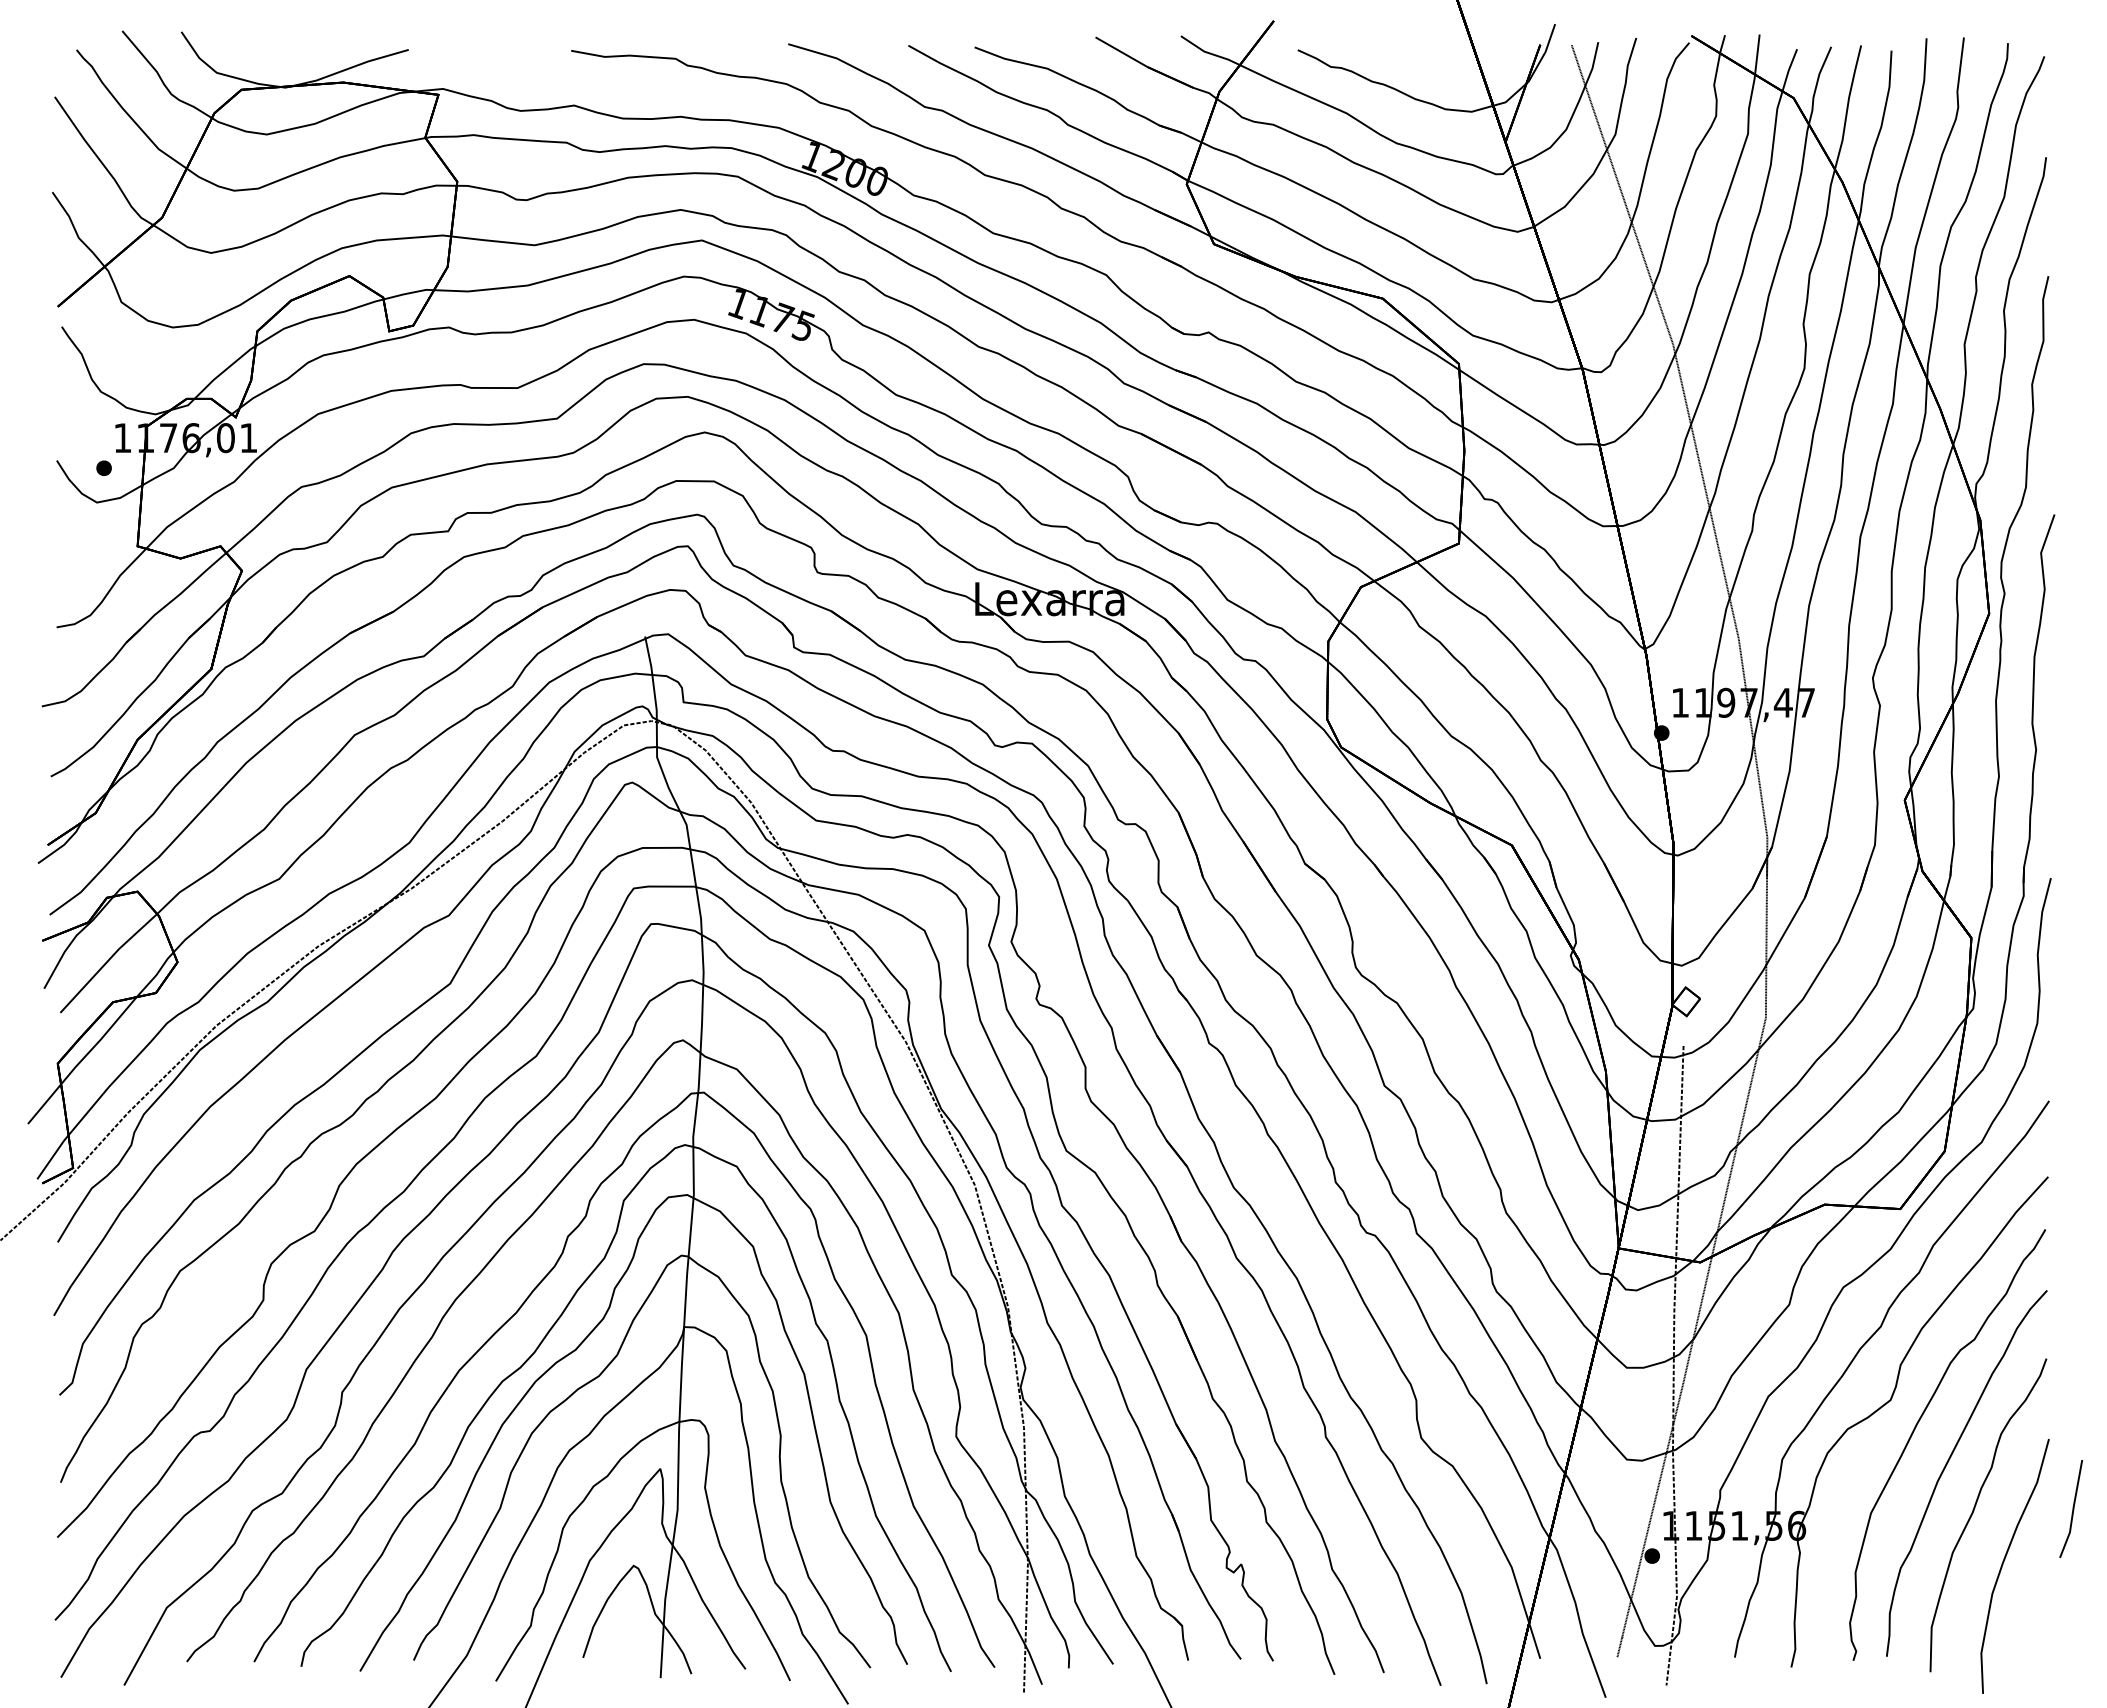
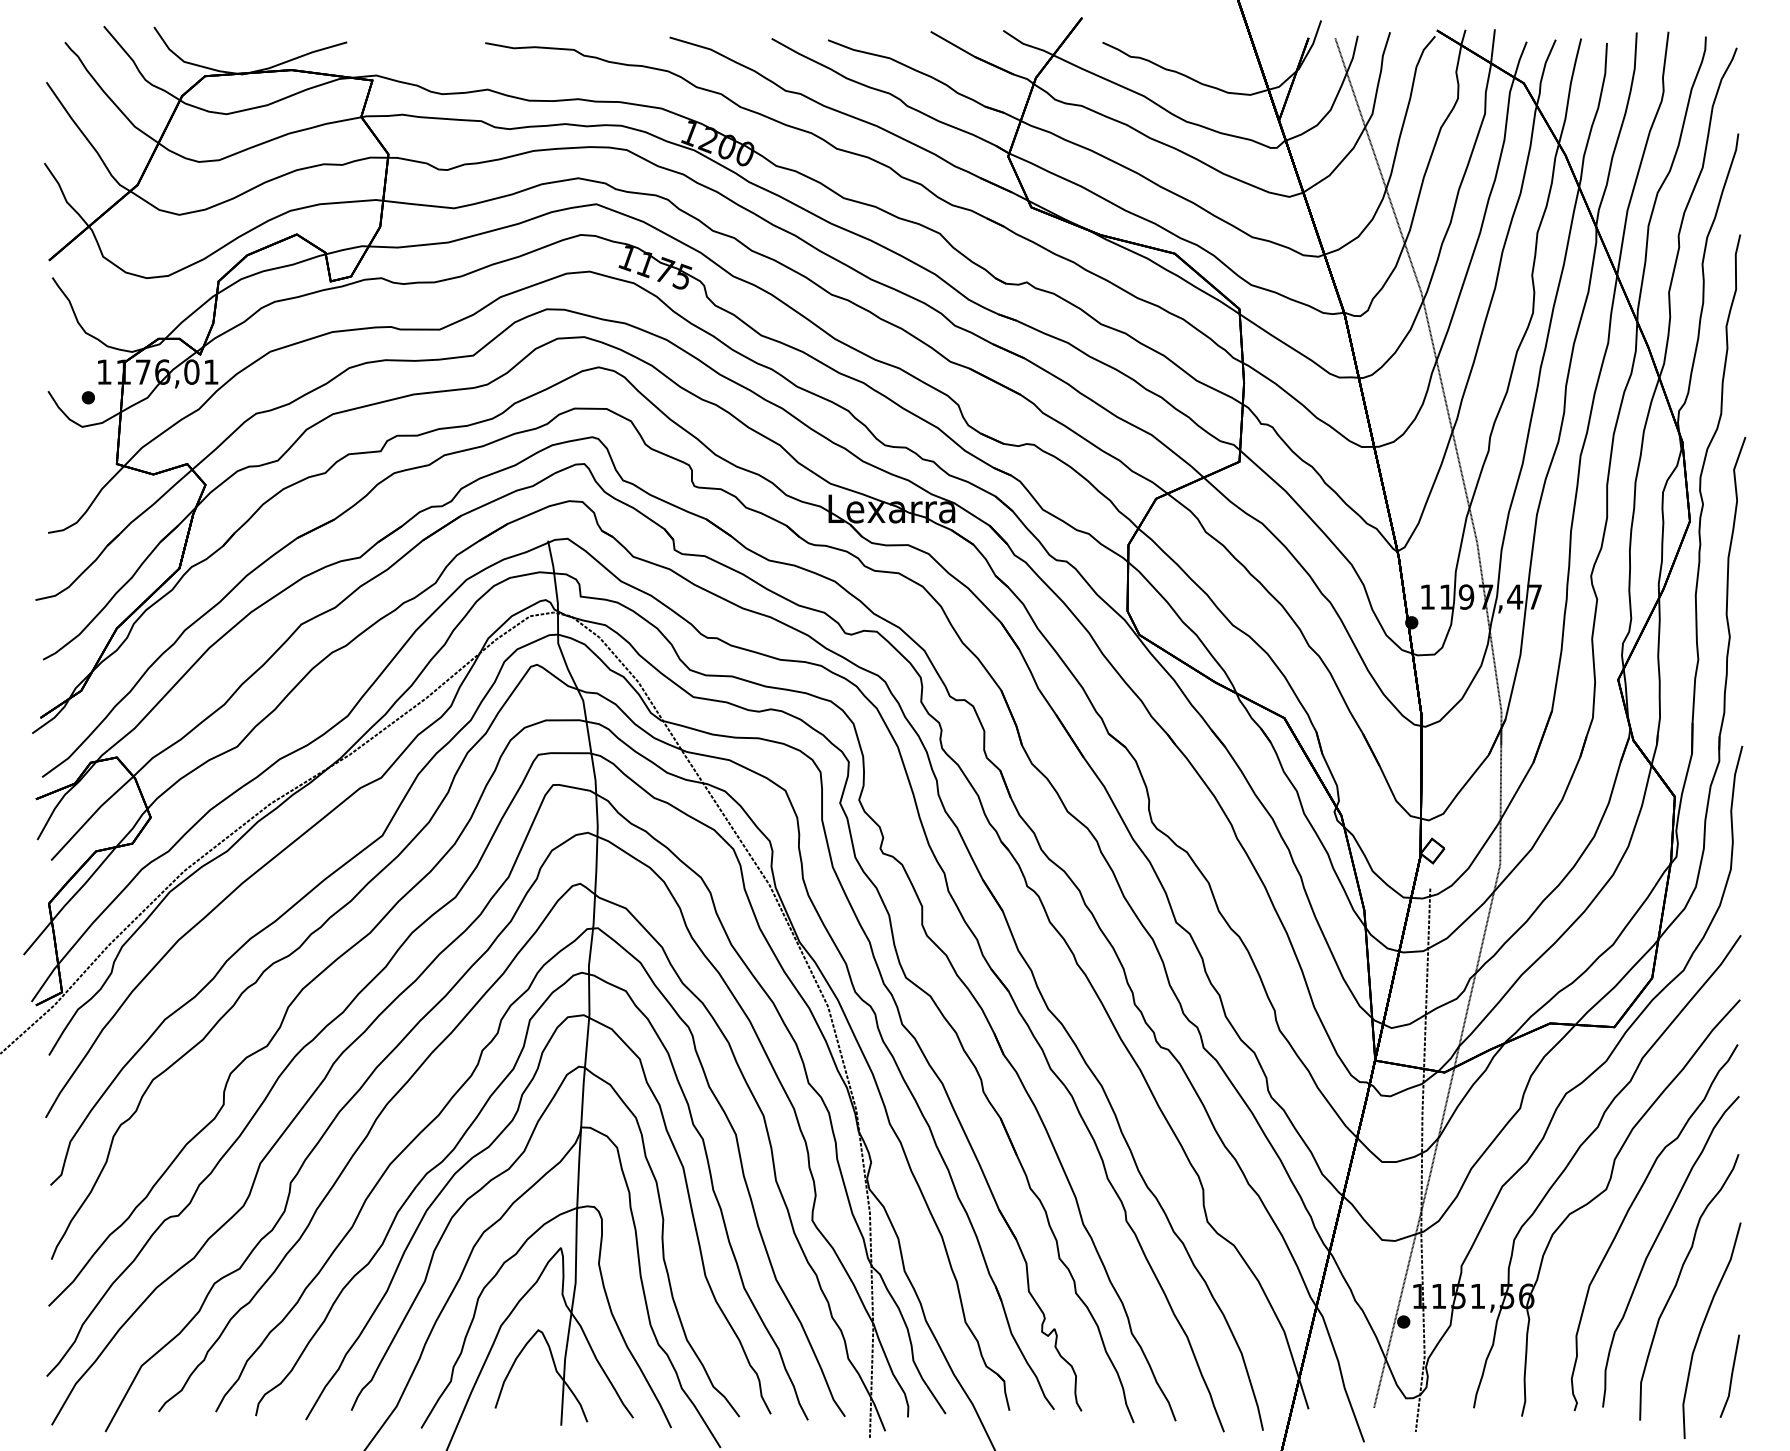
line: (2072, 1508) -> (1731, 1375), moved

